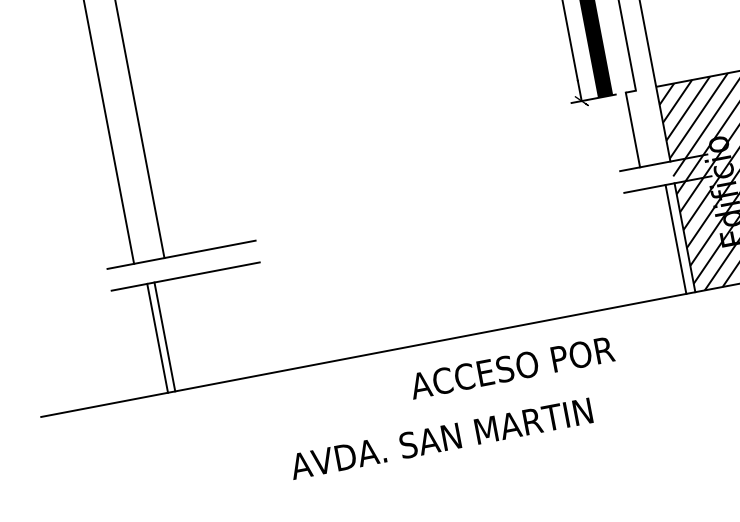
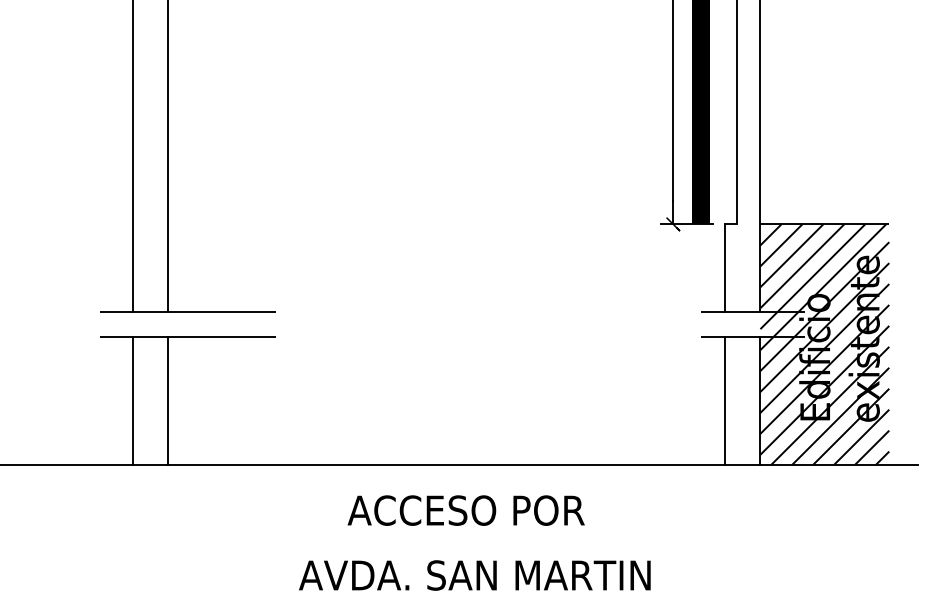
line: (675, 239) -> (724, 400), moved
line: (164, 336) -> (132, 400), moved
line: (157, 337) -> (168, 400), moved
text: (511, 367) -> (465, 510), moved
text: (440, 438) -> (474, 575), moved

